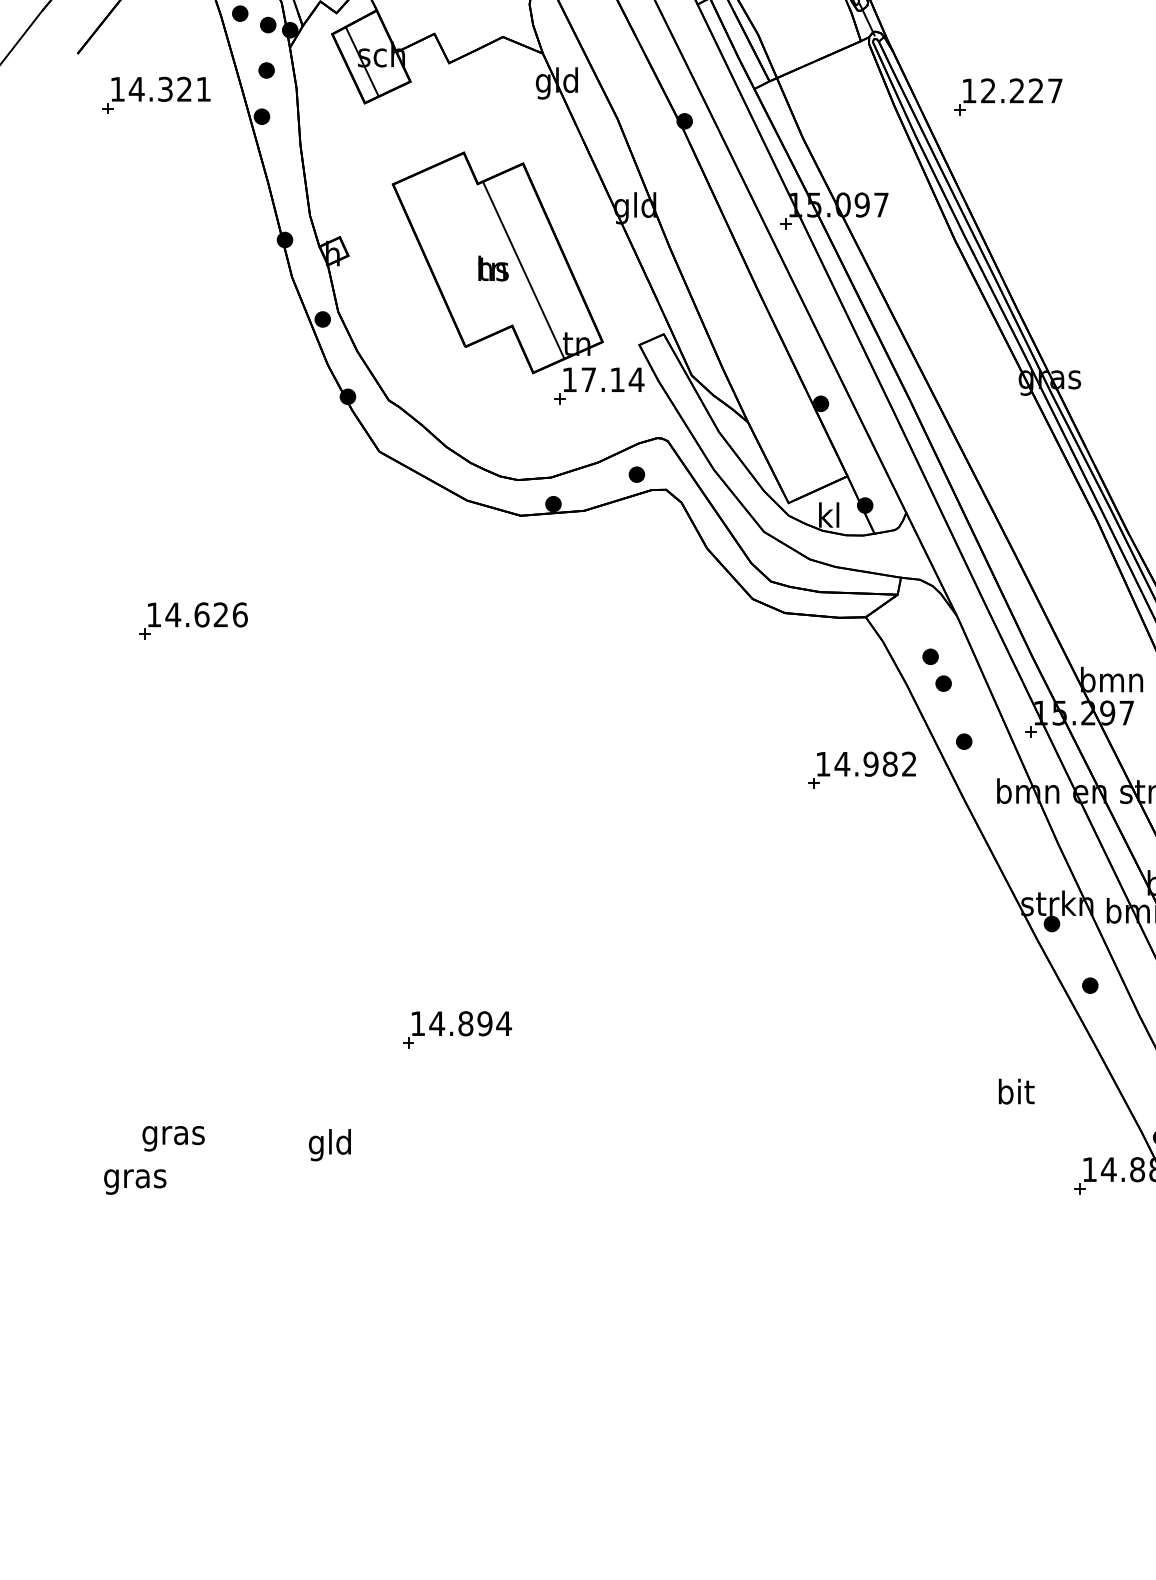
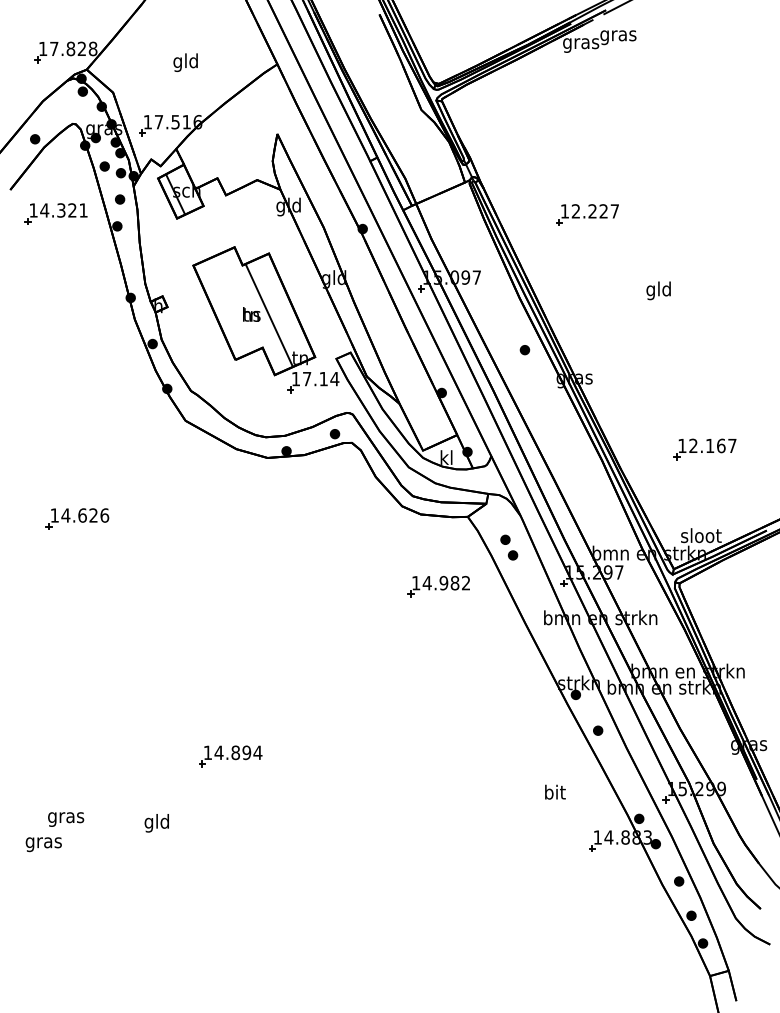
part: (1008, 96) -> (587, 214), moved
part: (963, 742) -> (524, 350), moved
part: (861, 769) -> (438, 586), moved

